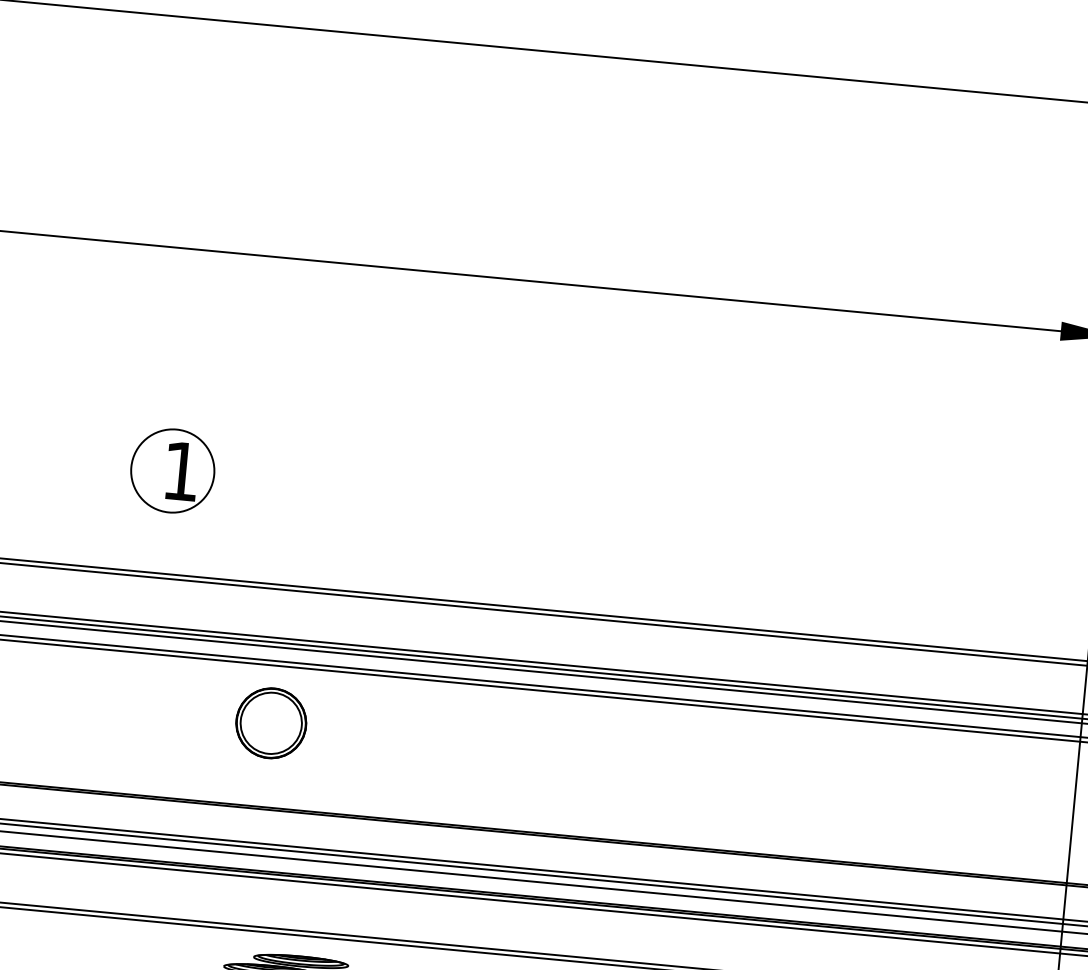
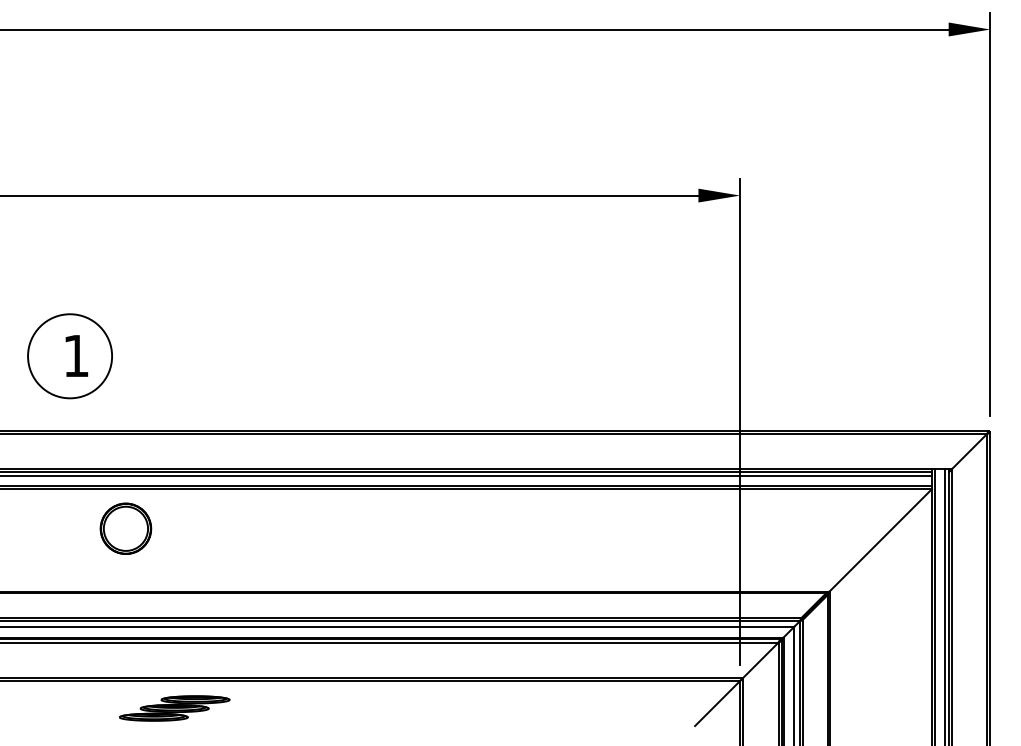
circle: (173, 471) -> (70, 356), size x1.4
part: (270, 722) -> (125, 528), moved

